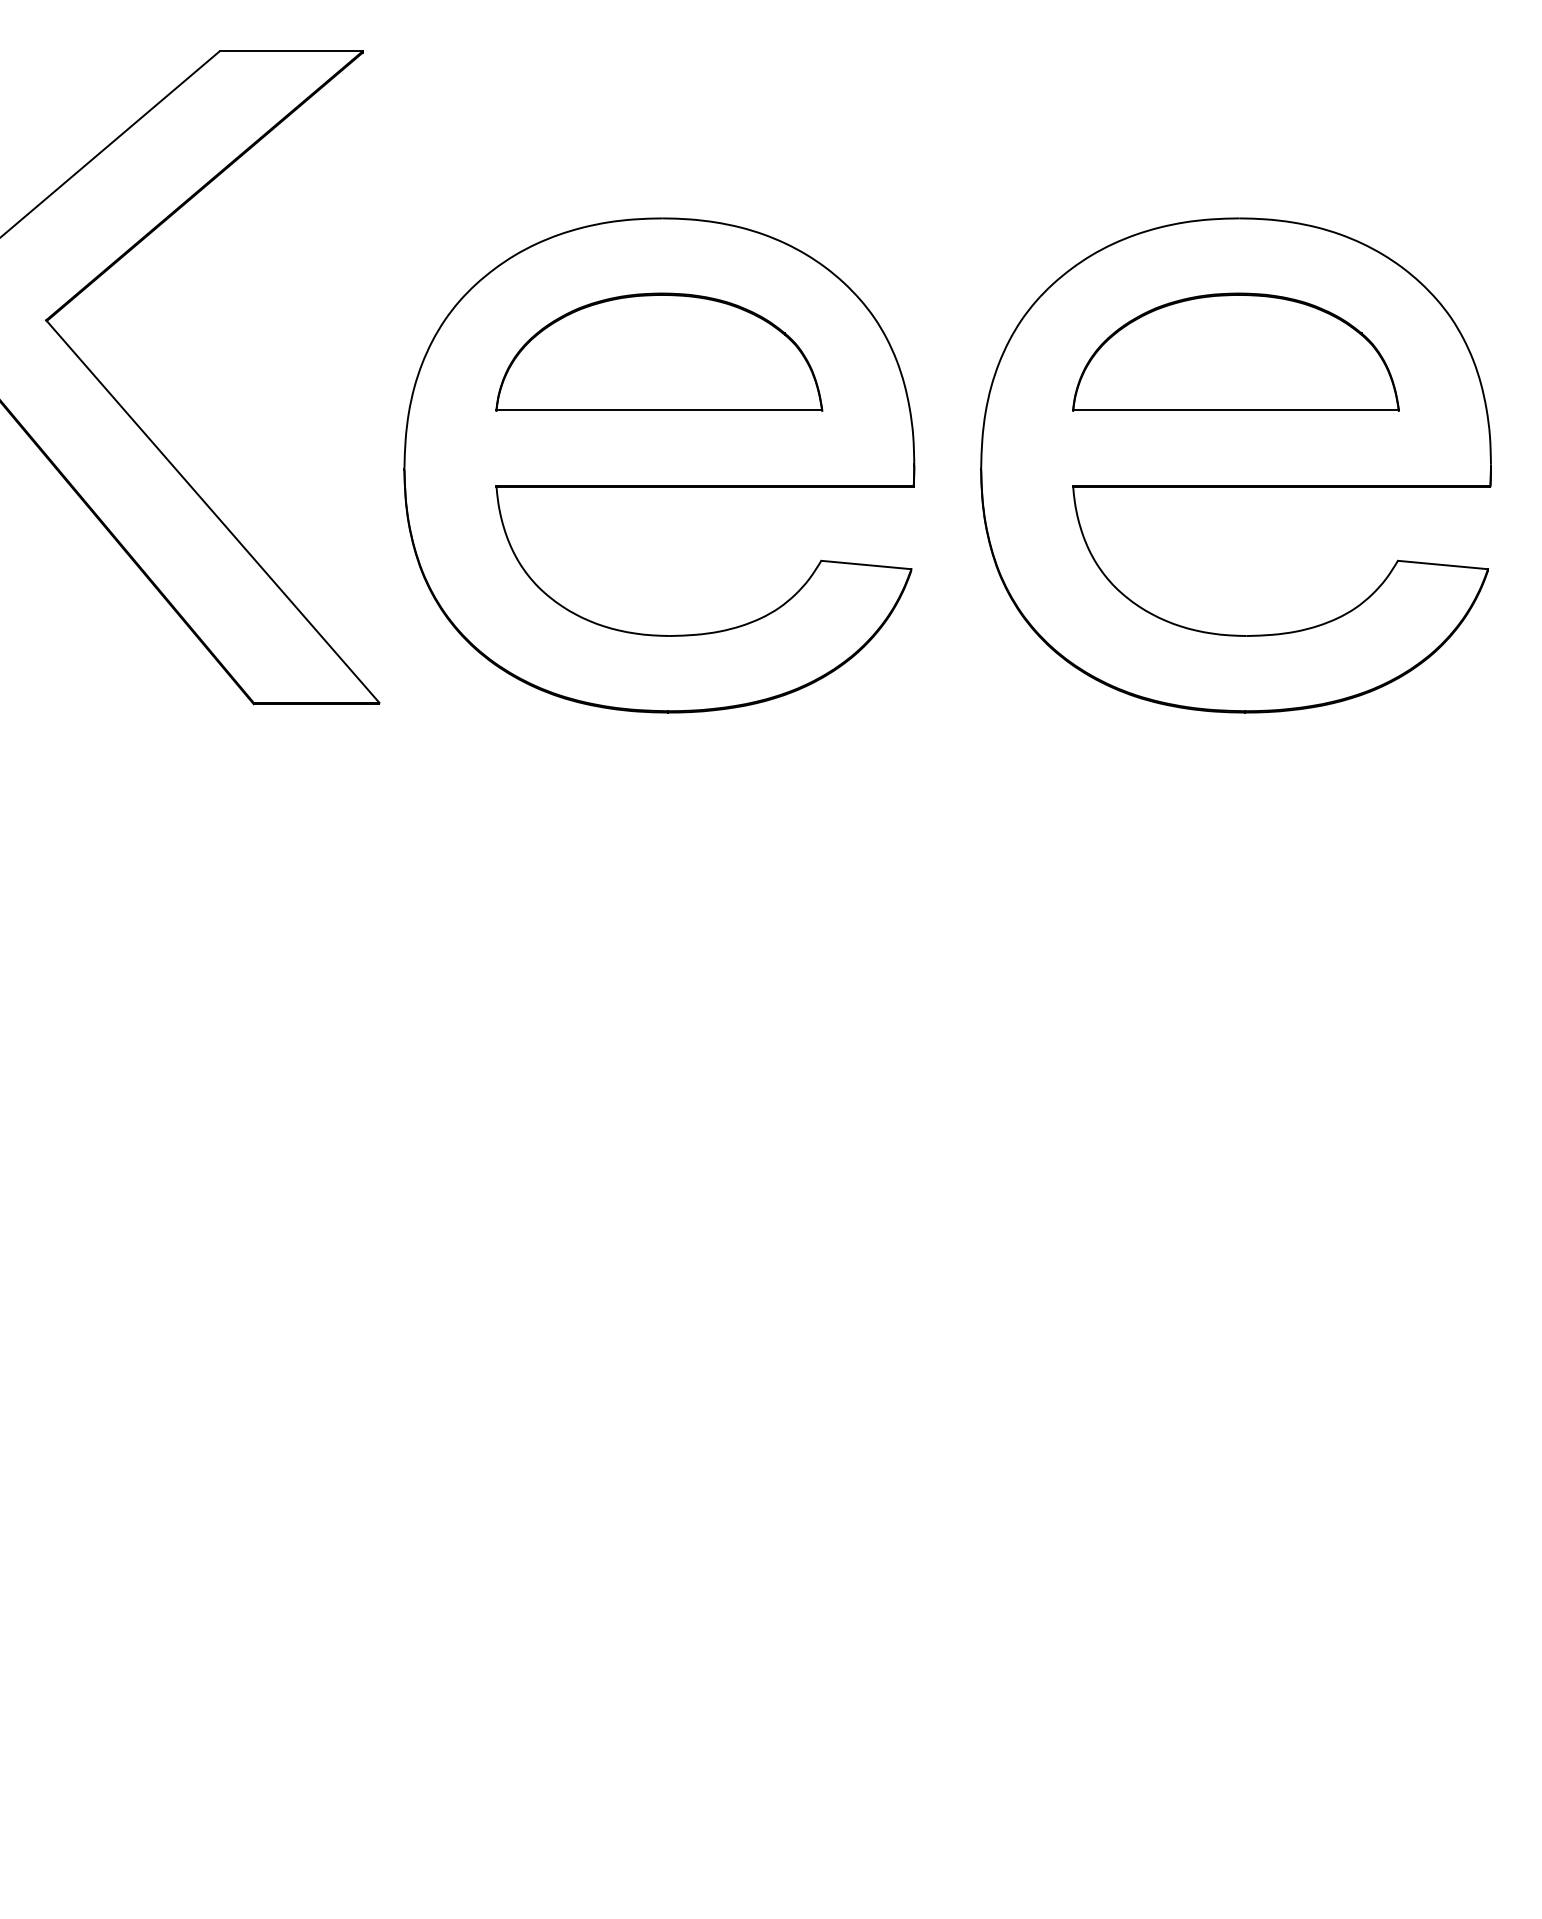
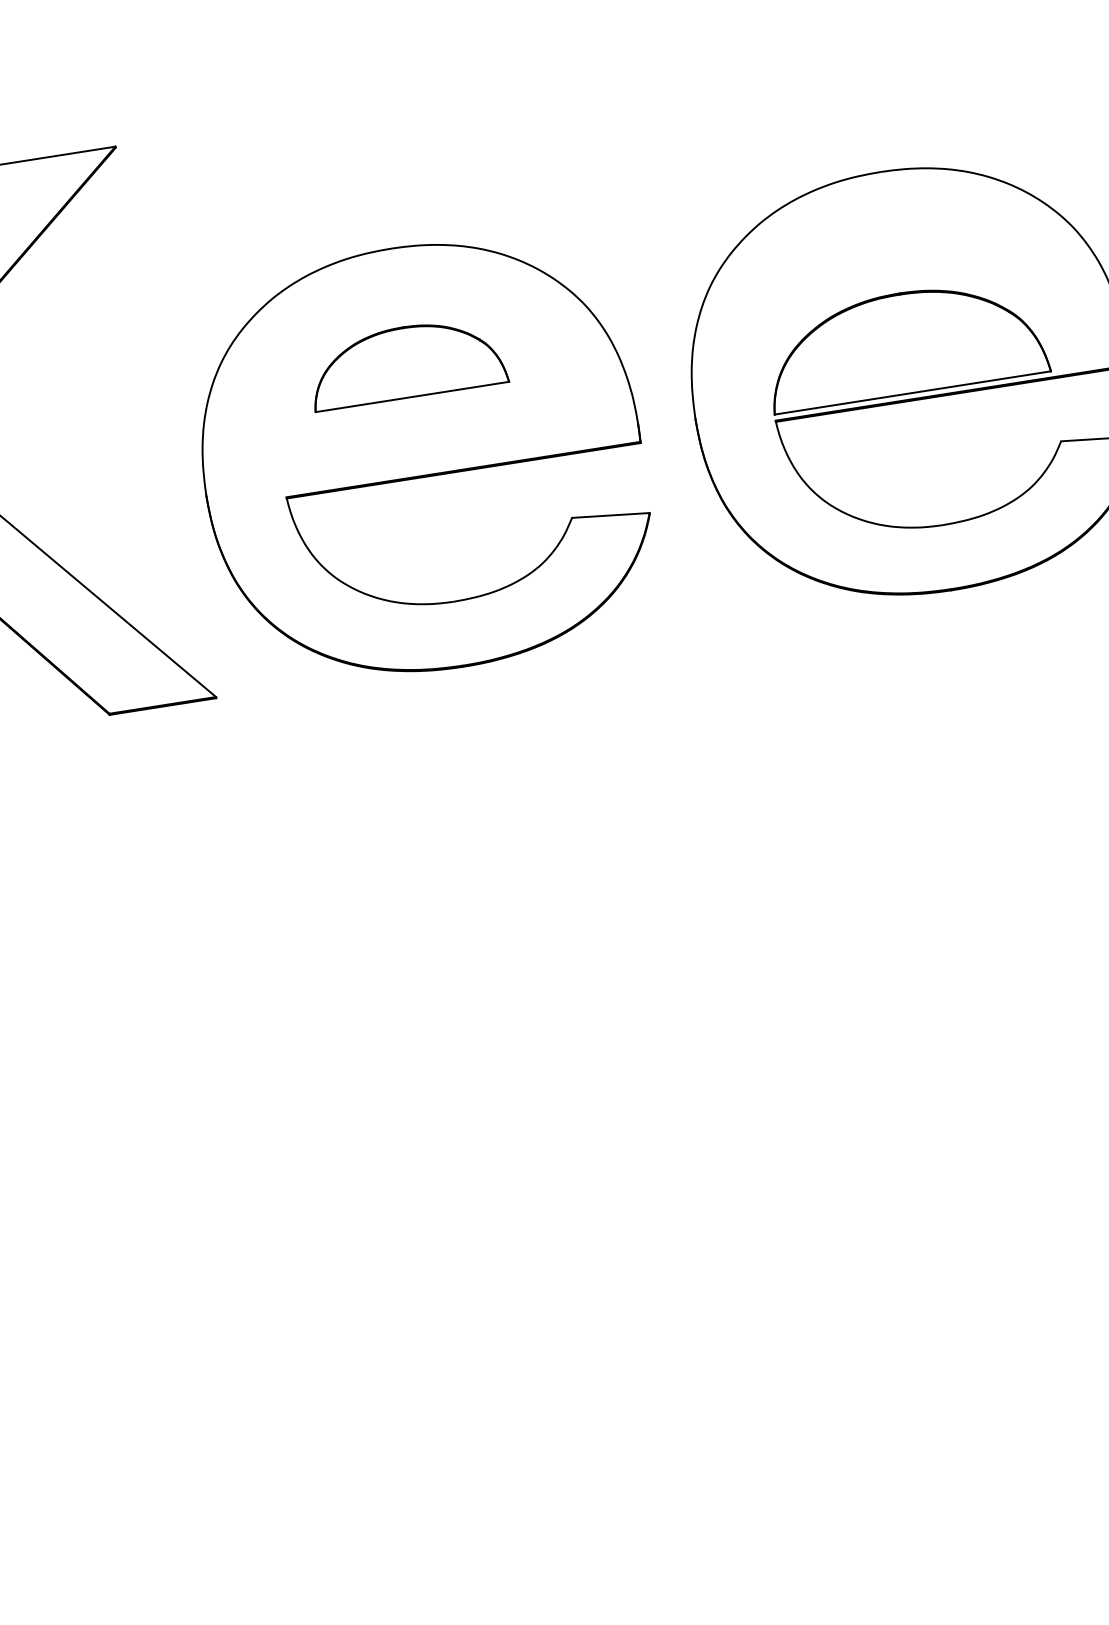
part: (659, 351) -> (407, 361), size x0.7
part: (1235, 351) -> (904, 343), moved

